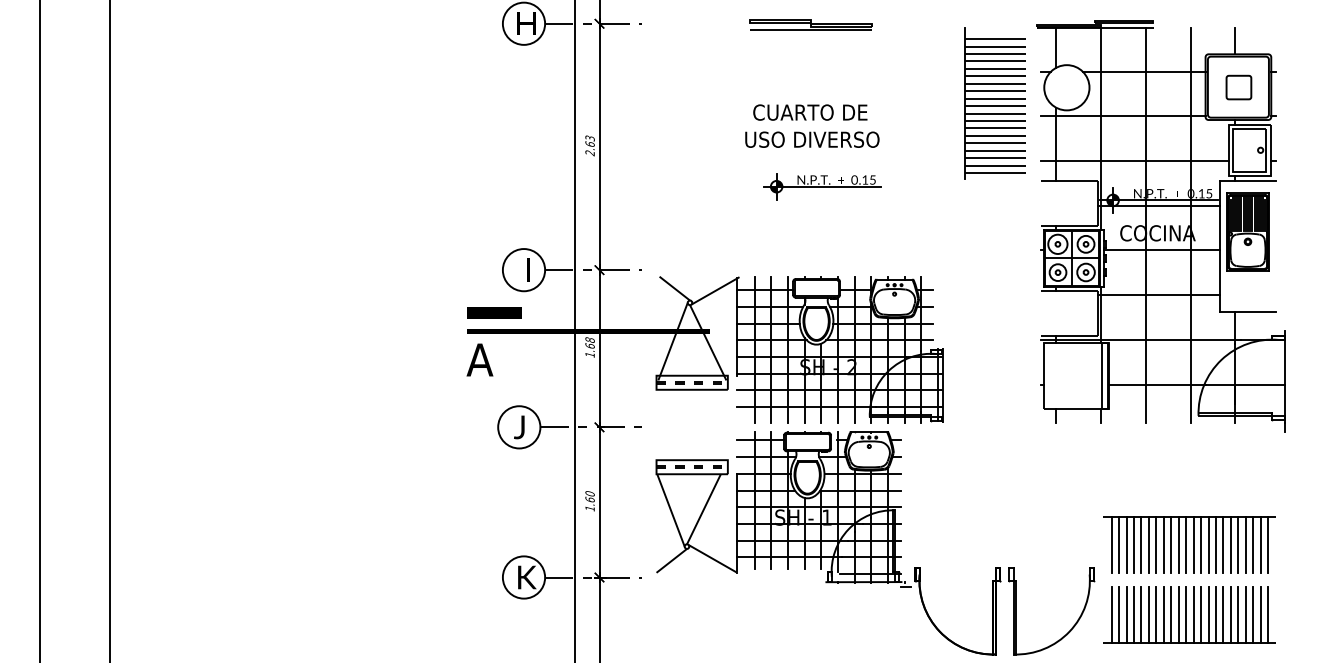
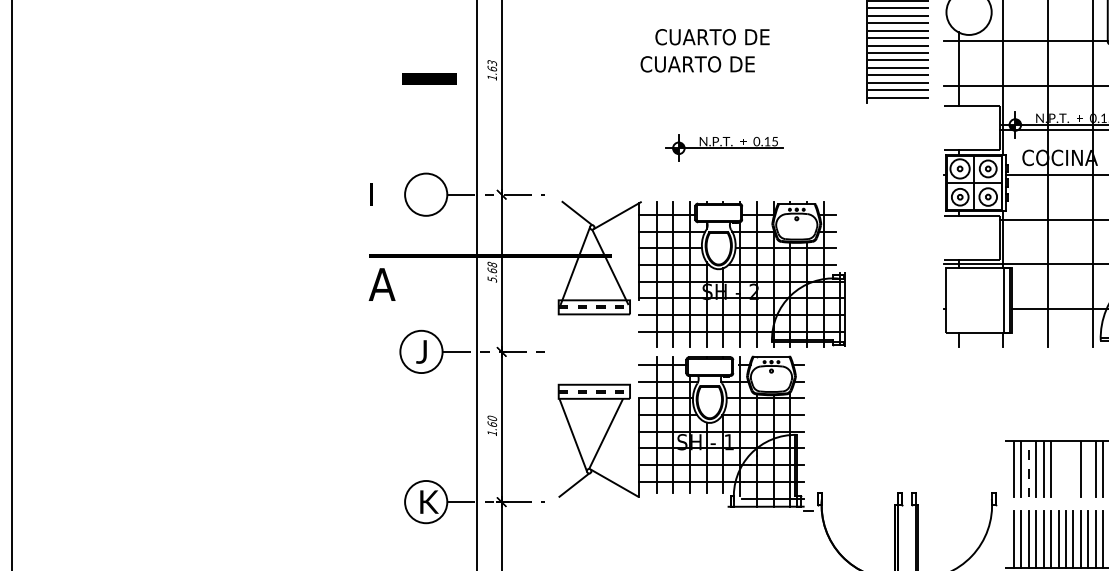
text: (808, 139) -> (710, 64), USO DIVERSO -> CUARTO DE
text: (589, 153) -> (491, 78), 2.63 -> 1.63
part: (822, 186) -> (724, 148), moved
text: (528, 269) -> (371, 194), moved
part: (494, 312) -> (429, 78), moved
text: (589, 355) -> (491, 280), 1.68 -> 5.68
line: (1156, 544) -> (1058, 469), removed
line: (1163, 544) -> (1065, 469), removed
line: (1171, 544) -> (1073, 469), removed
line: (1186, 544) -> (1088, 469), removed
line: (1126, 545) -> (1028, 470), solid -> dashed

